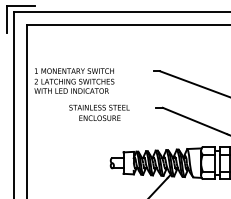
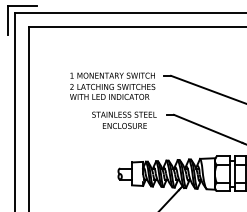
text: (74, 80) -> (112, 85), moved
text: (99, 112) -> (124, 119), moved

